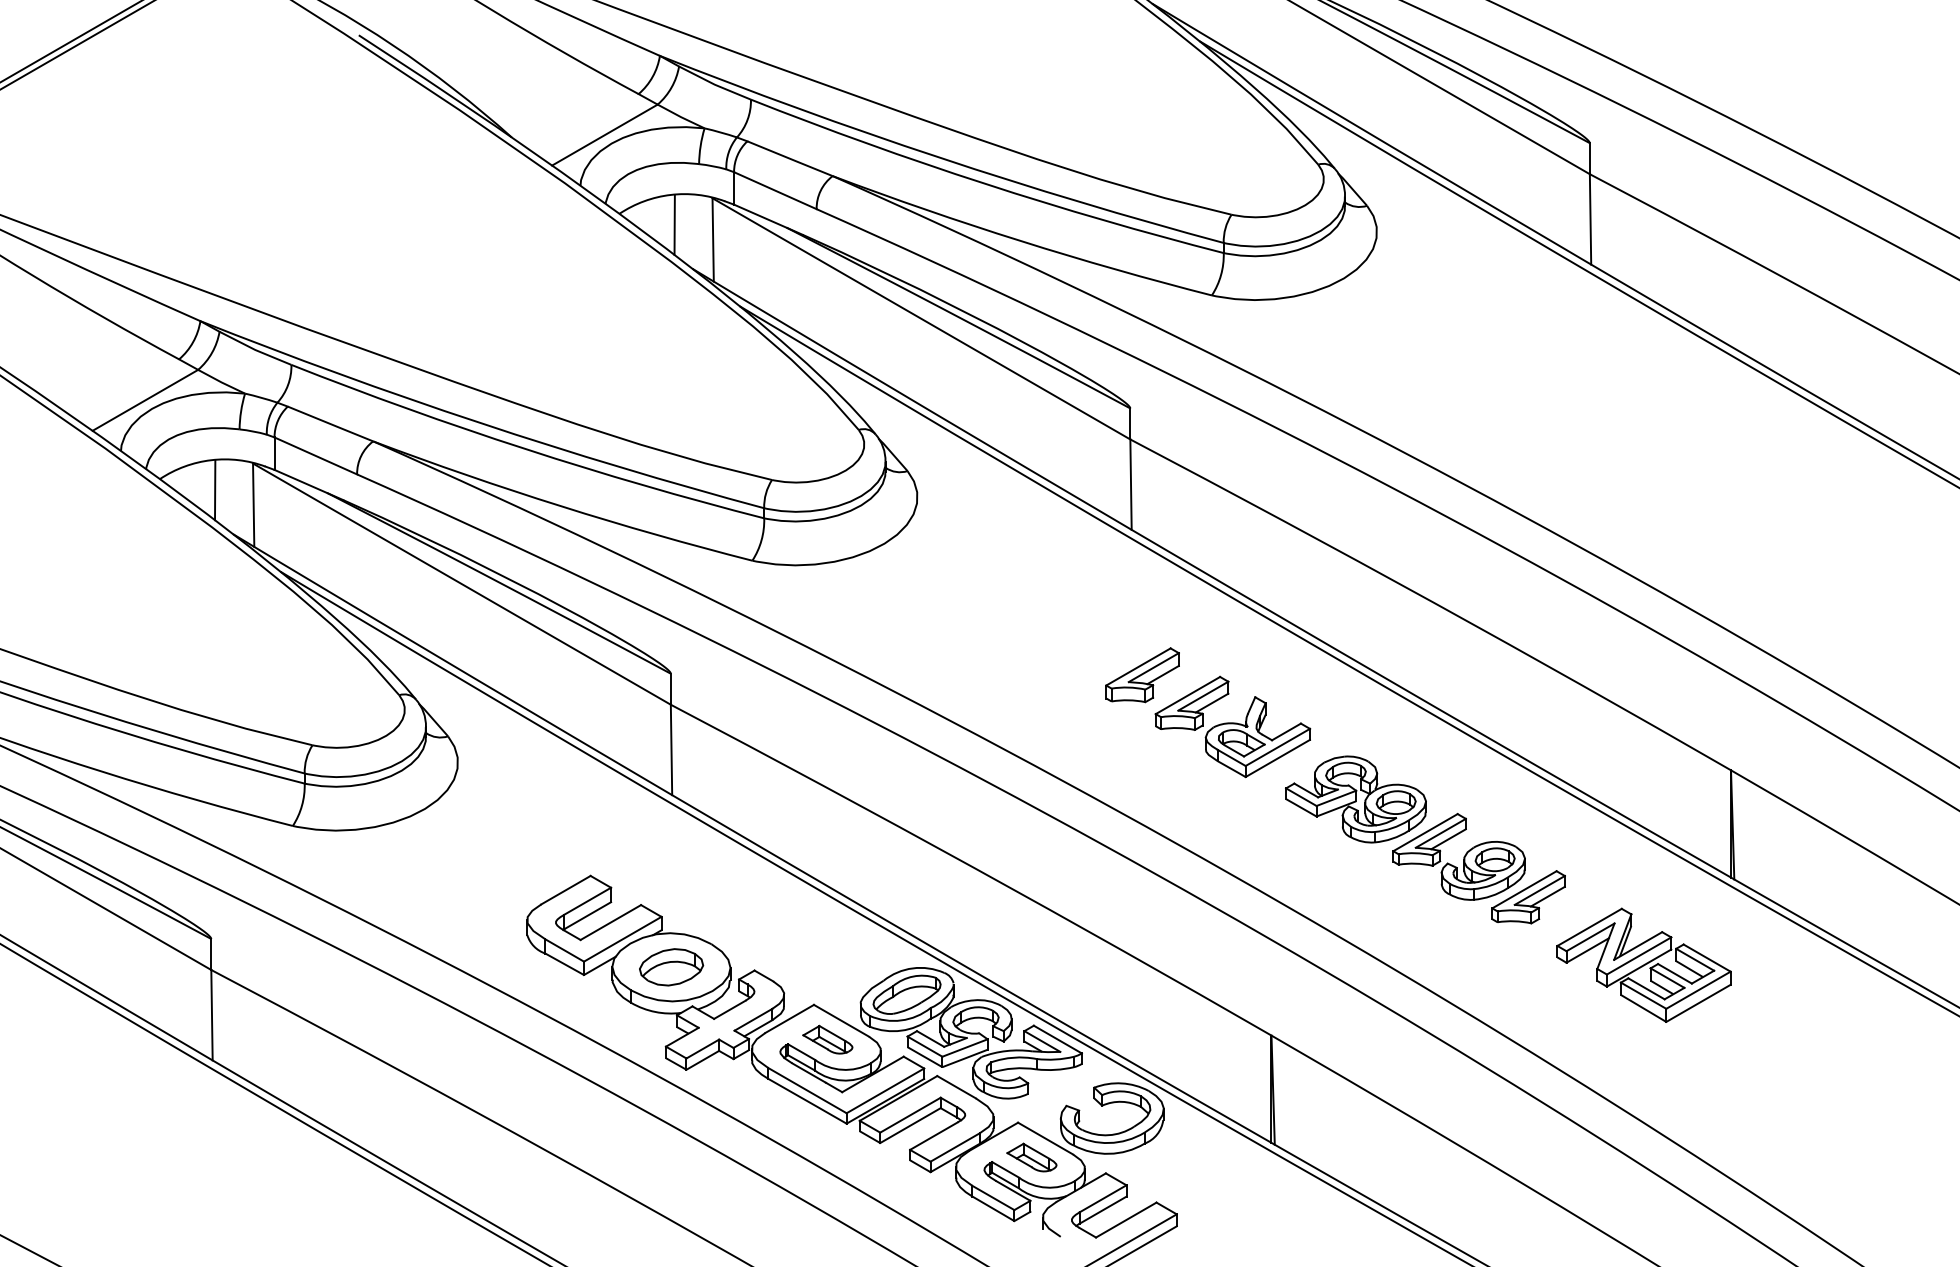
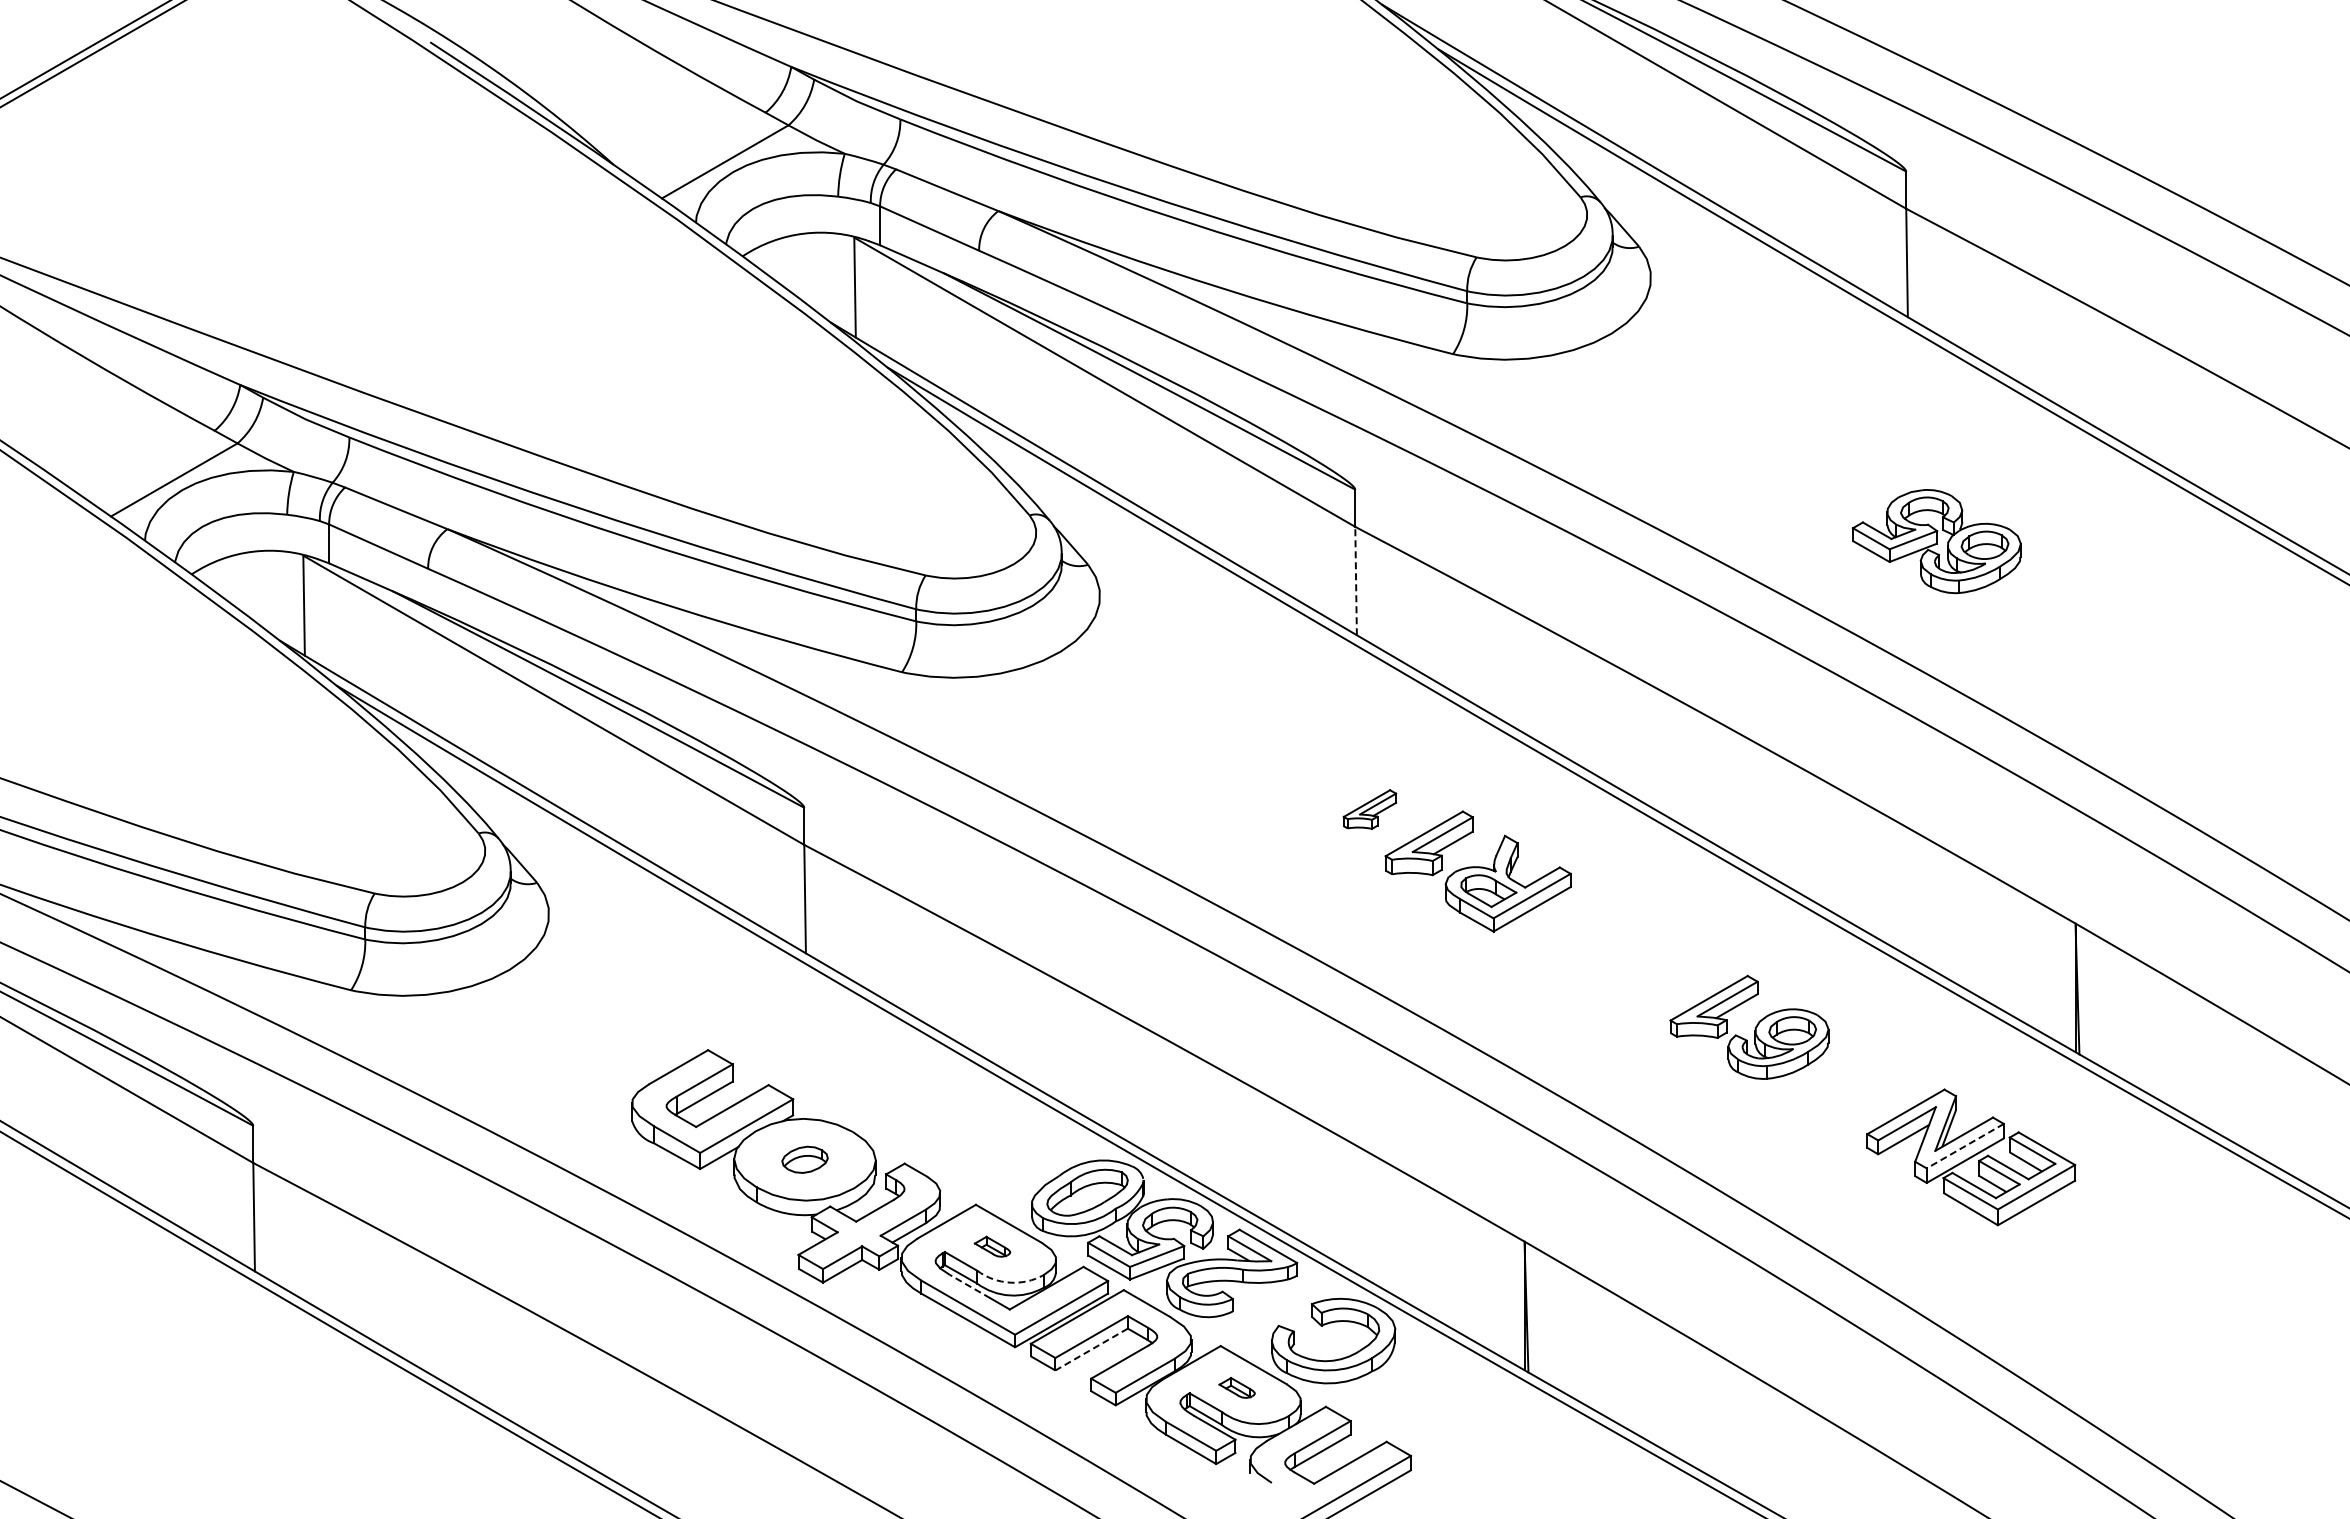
line: (674, 224) -> (808, 269), removed
line: (1131, 484) -> (1356, 580), solid -> dashed
line: (214, 490) -> (257, 587), removed
part: (1142, 675) -> (1369, 809), size x0.6
part: (1355, 799) -> (1936, 541), moved
part: (1528, 897) -> (1832, 1075), removed
line: (1639, 956) -> (1965, 1146), solid -> dashed
part: (671, 967) -> (804, 1159), size x0.6
part: (827, 1039) -> (992, 1246), size x0.6
arc: (841, 1069) -> (1009, 1282), solid -> dashed
line: (808, 1073) -> (969, 1286), solid -> dashed
line: (910, 1125) -> (1091, 1349), solid -> dashed
part: (1031, 1157) -> (1236, 1387), size x0.6

